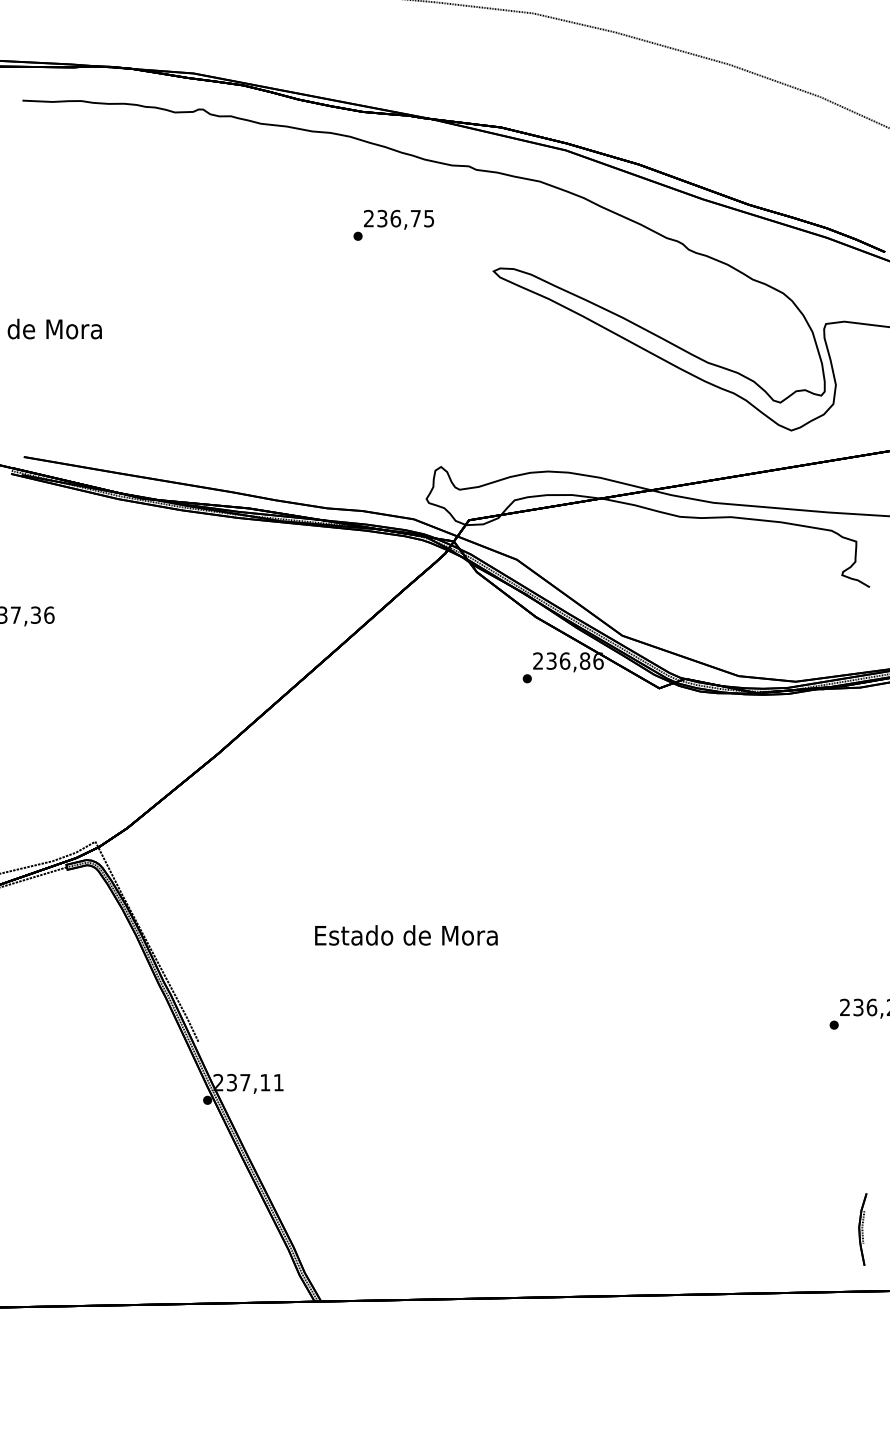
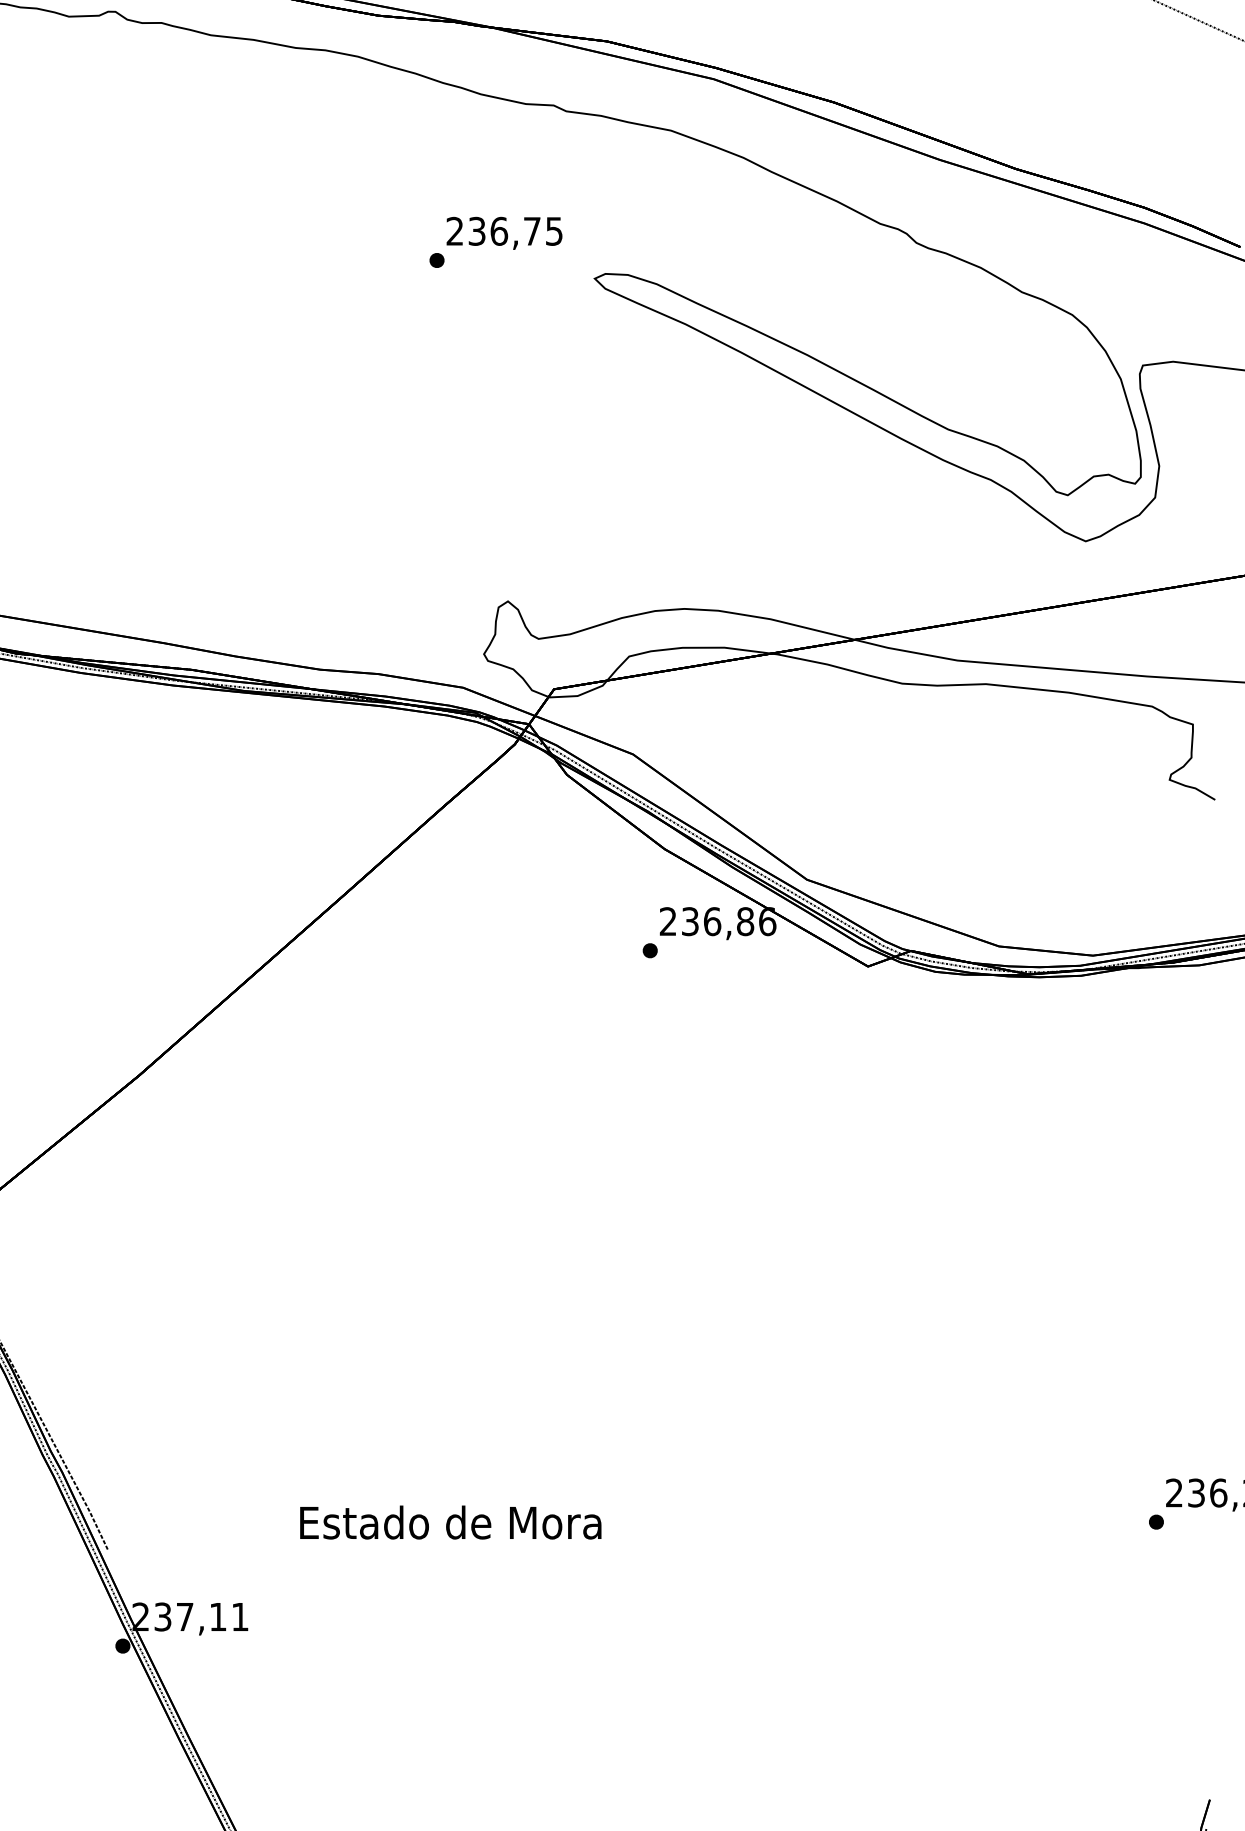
text: (393, 224) -> (495, 241), moved
text: (406, 935) -> (450, 1522), moved

